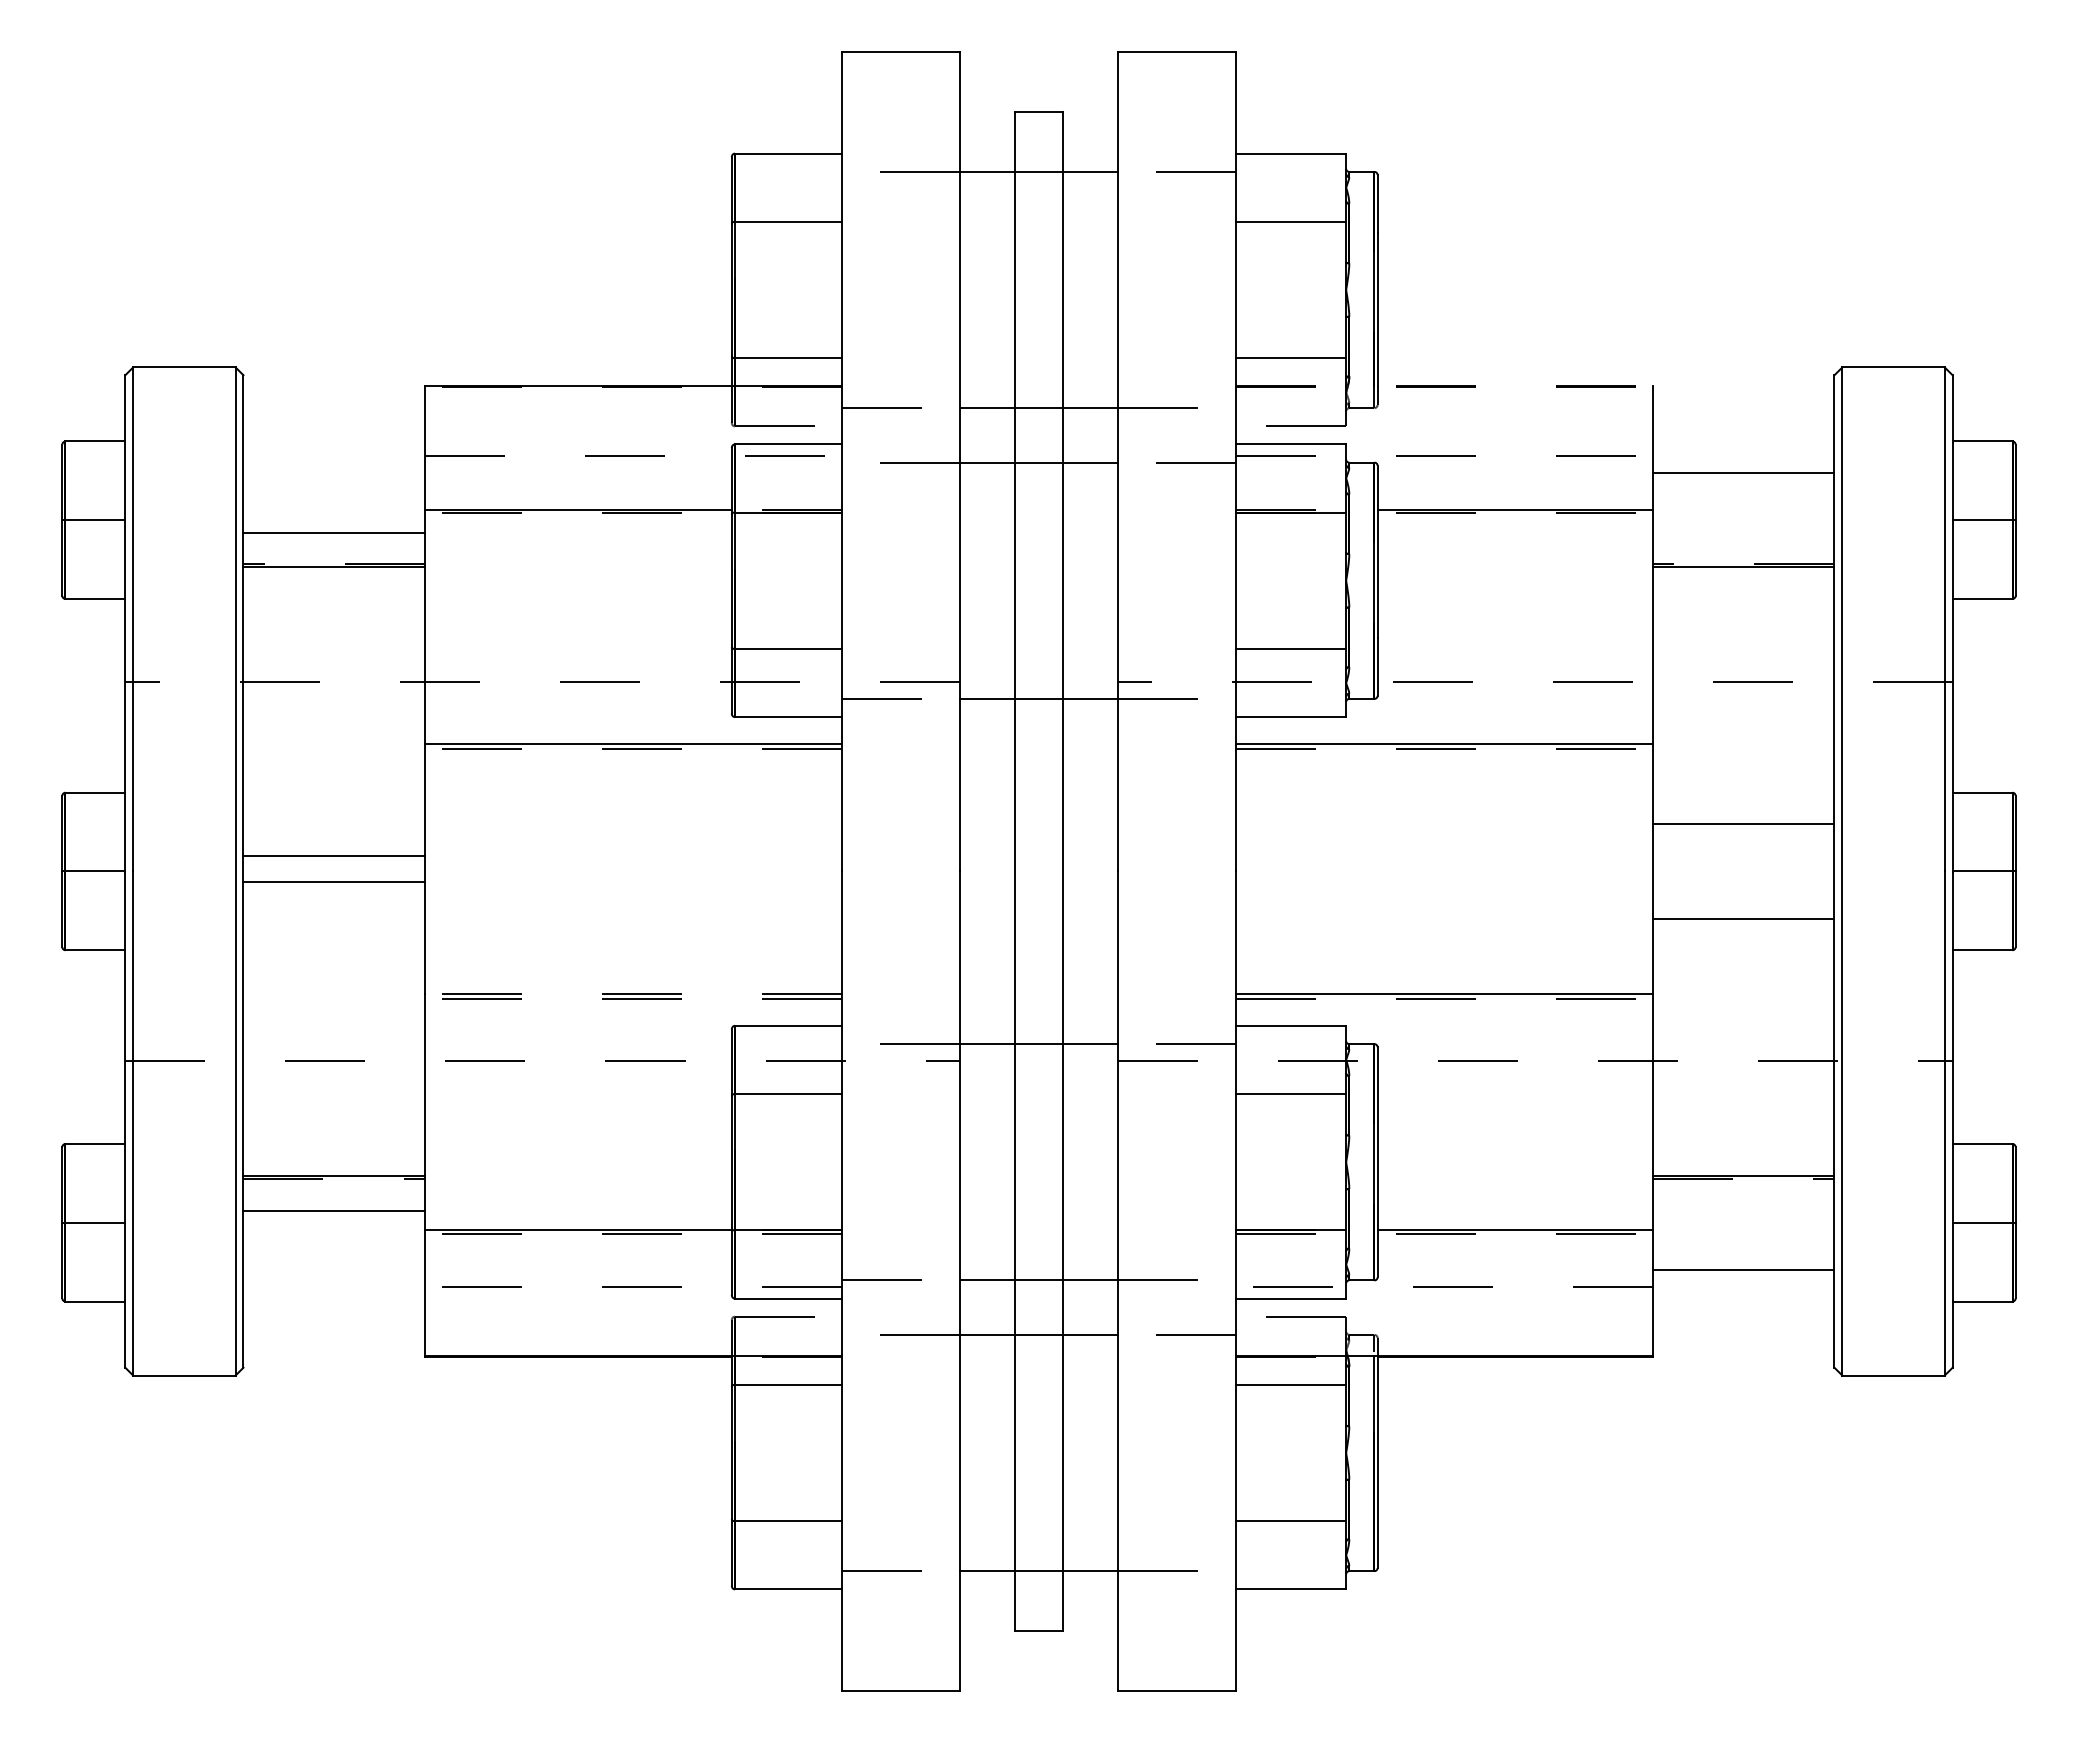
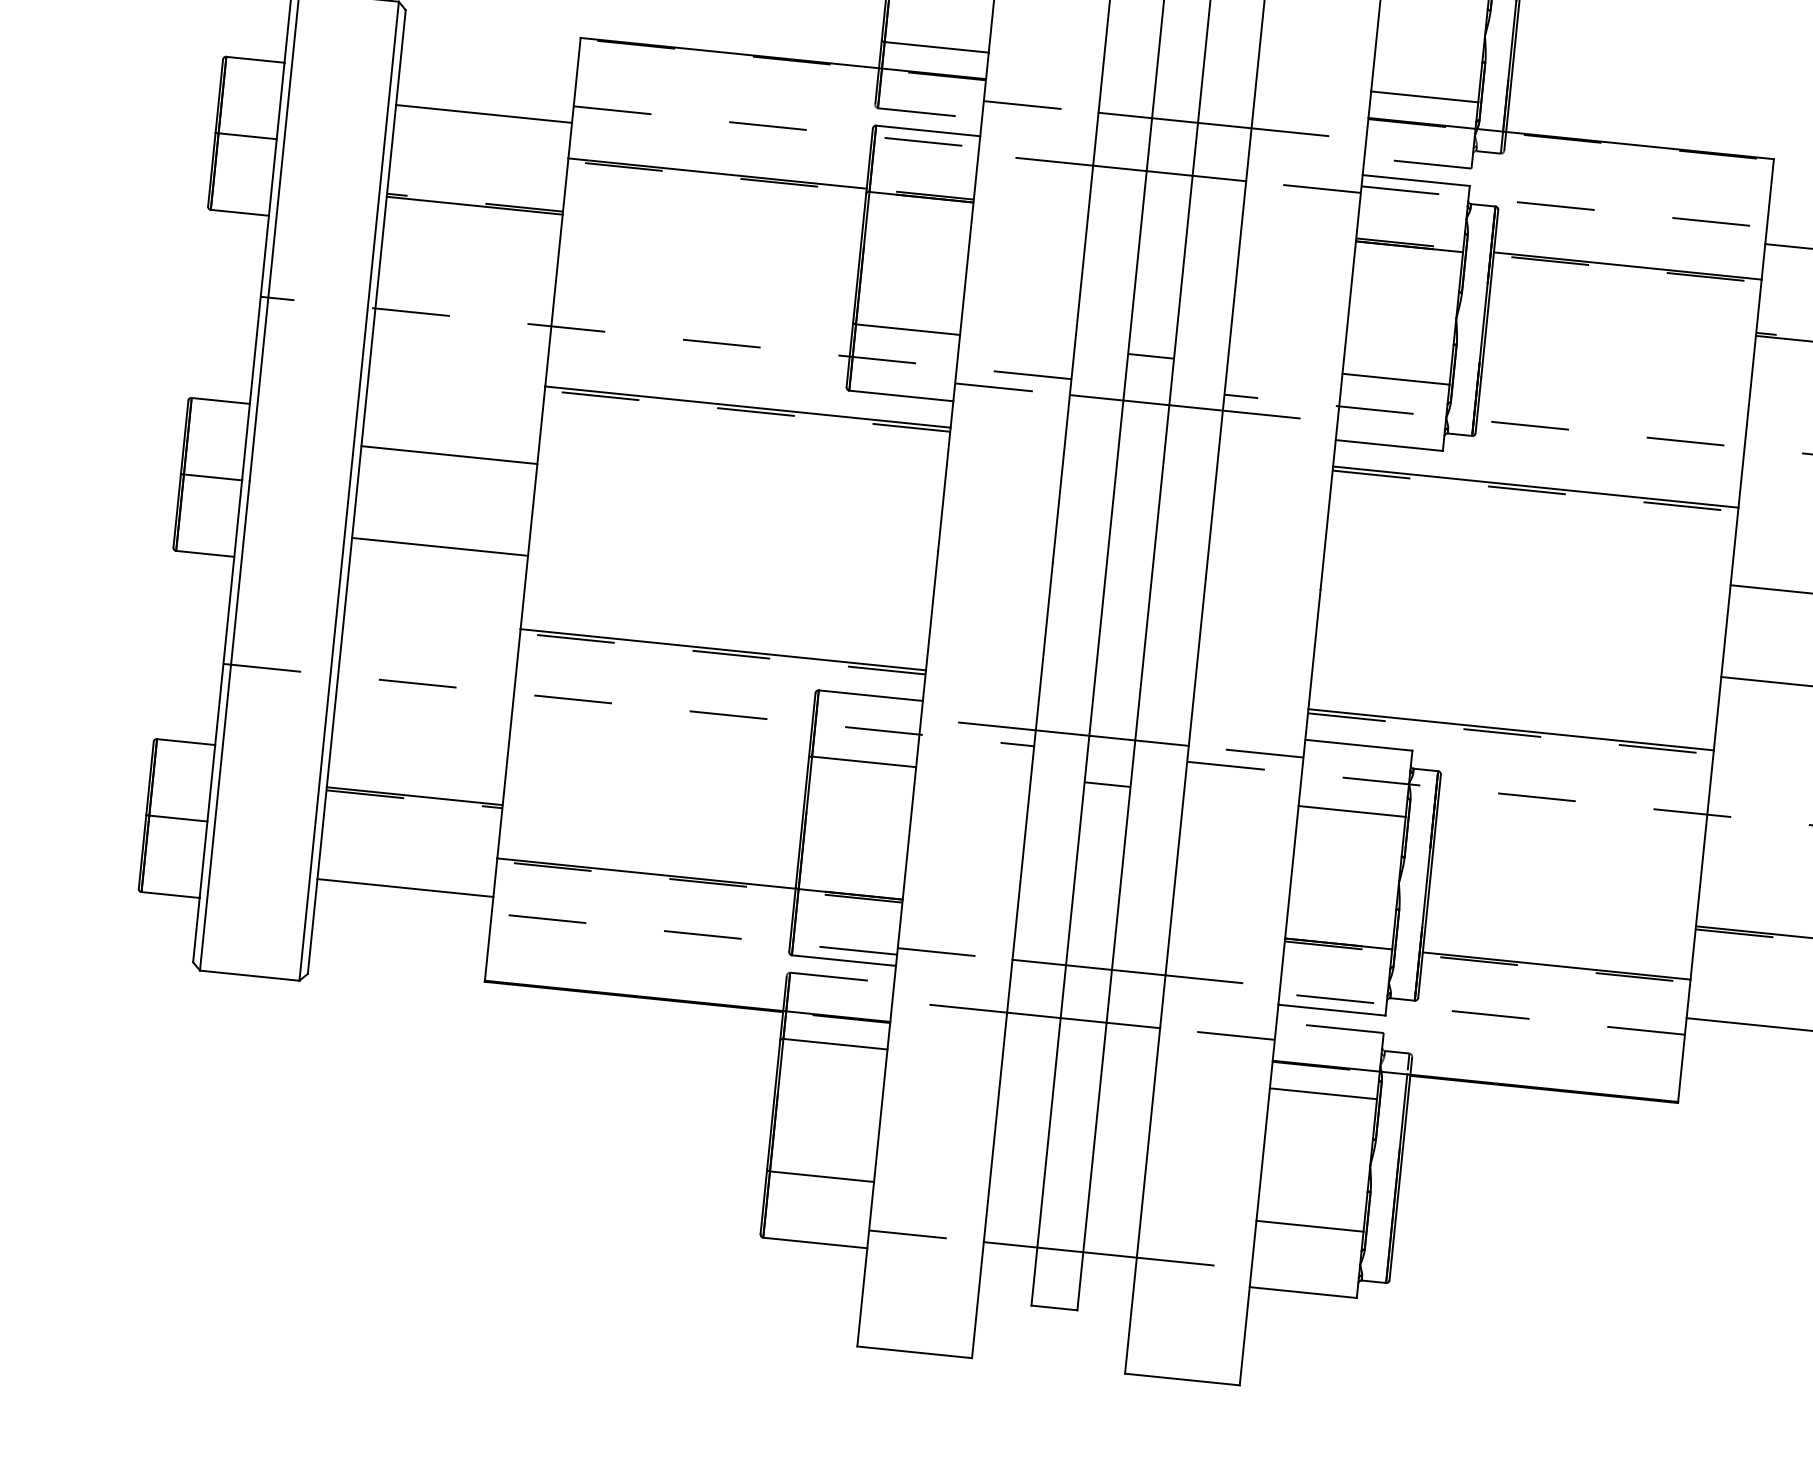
line: (1444, 385) -> (1571, 138), dashed -> solid
line: (333, 532) -> (483, 113), moved
line: (1038, 650) -> (1150, 355), added
line: (333, 855) -> (439, 546), moved
line: (333, 882) -> (448, 455), moved
line: (633, 994) -> (723, 649), dashed -> solid
line: (1038, 1092) -> (1107, 785), added
line: (333, 1211) -> (404, 888), moved

